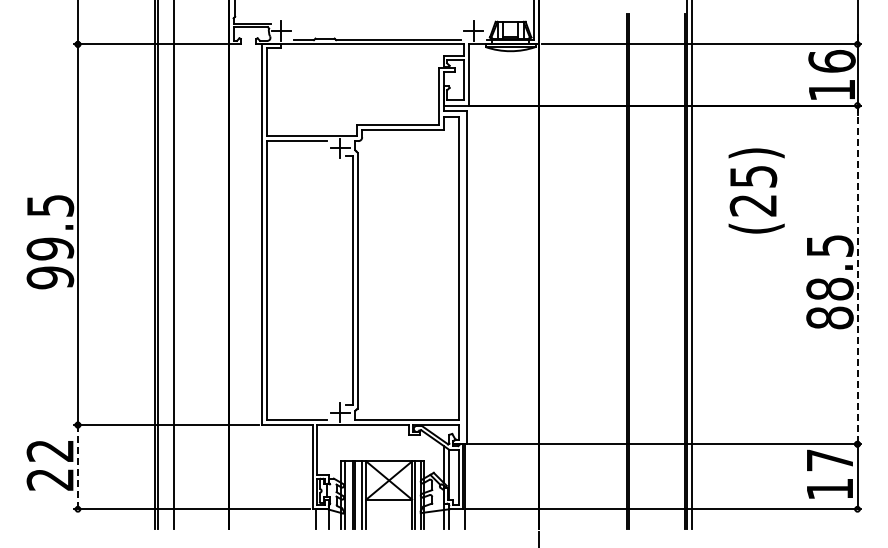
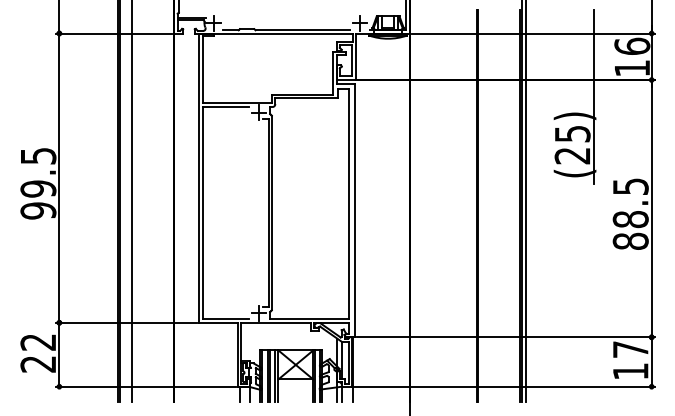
line: (781, 127) -> (593, 96), added
line: (857, 275) -> (651, 209), dashed -> solid
line: (77, 467) -> (59, 355), dashed -> solid

